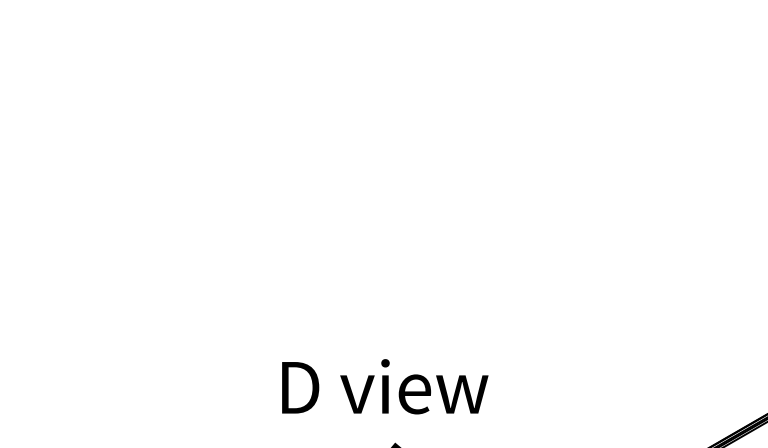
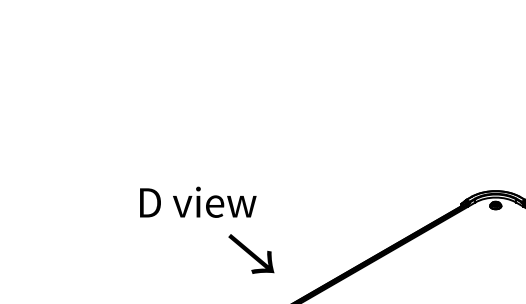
text: (385, 385) -> (198, 201), moved

